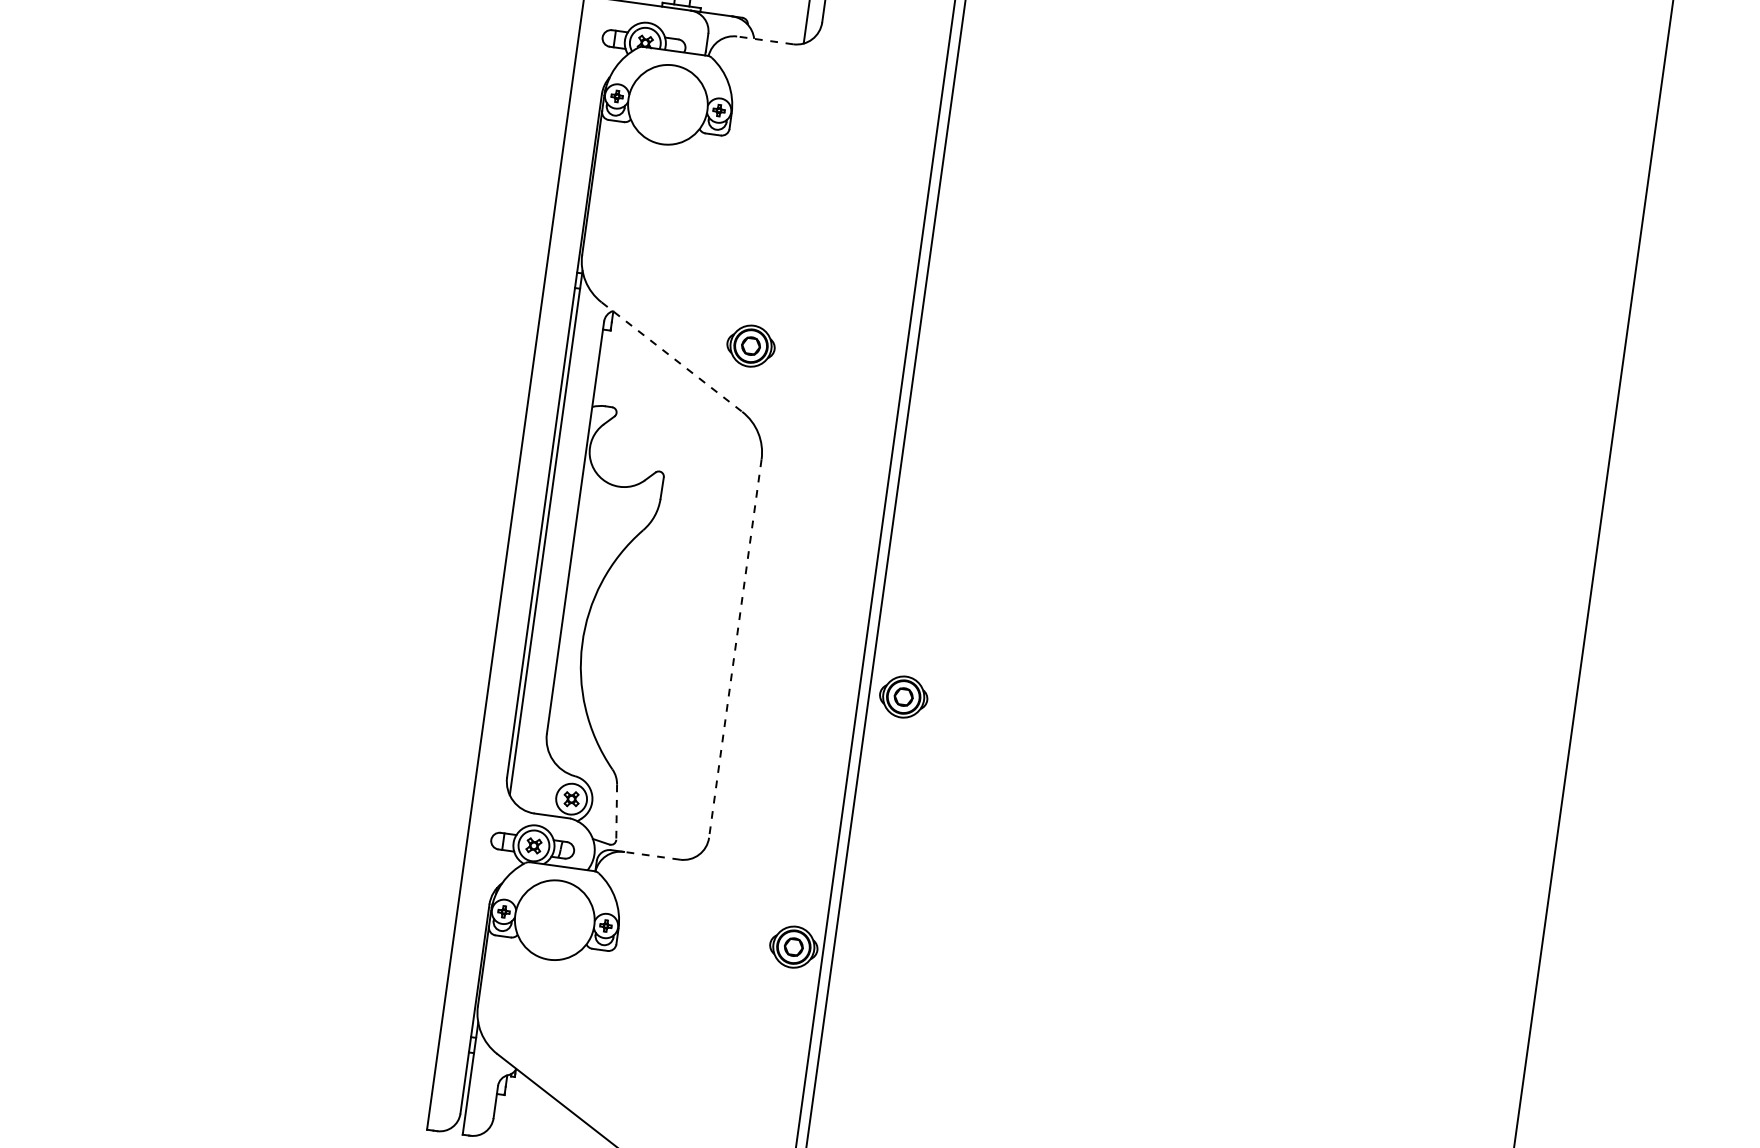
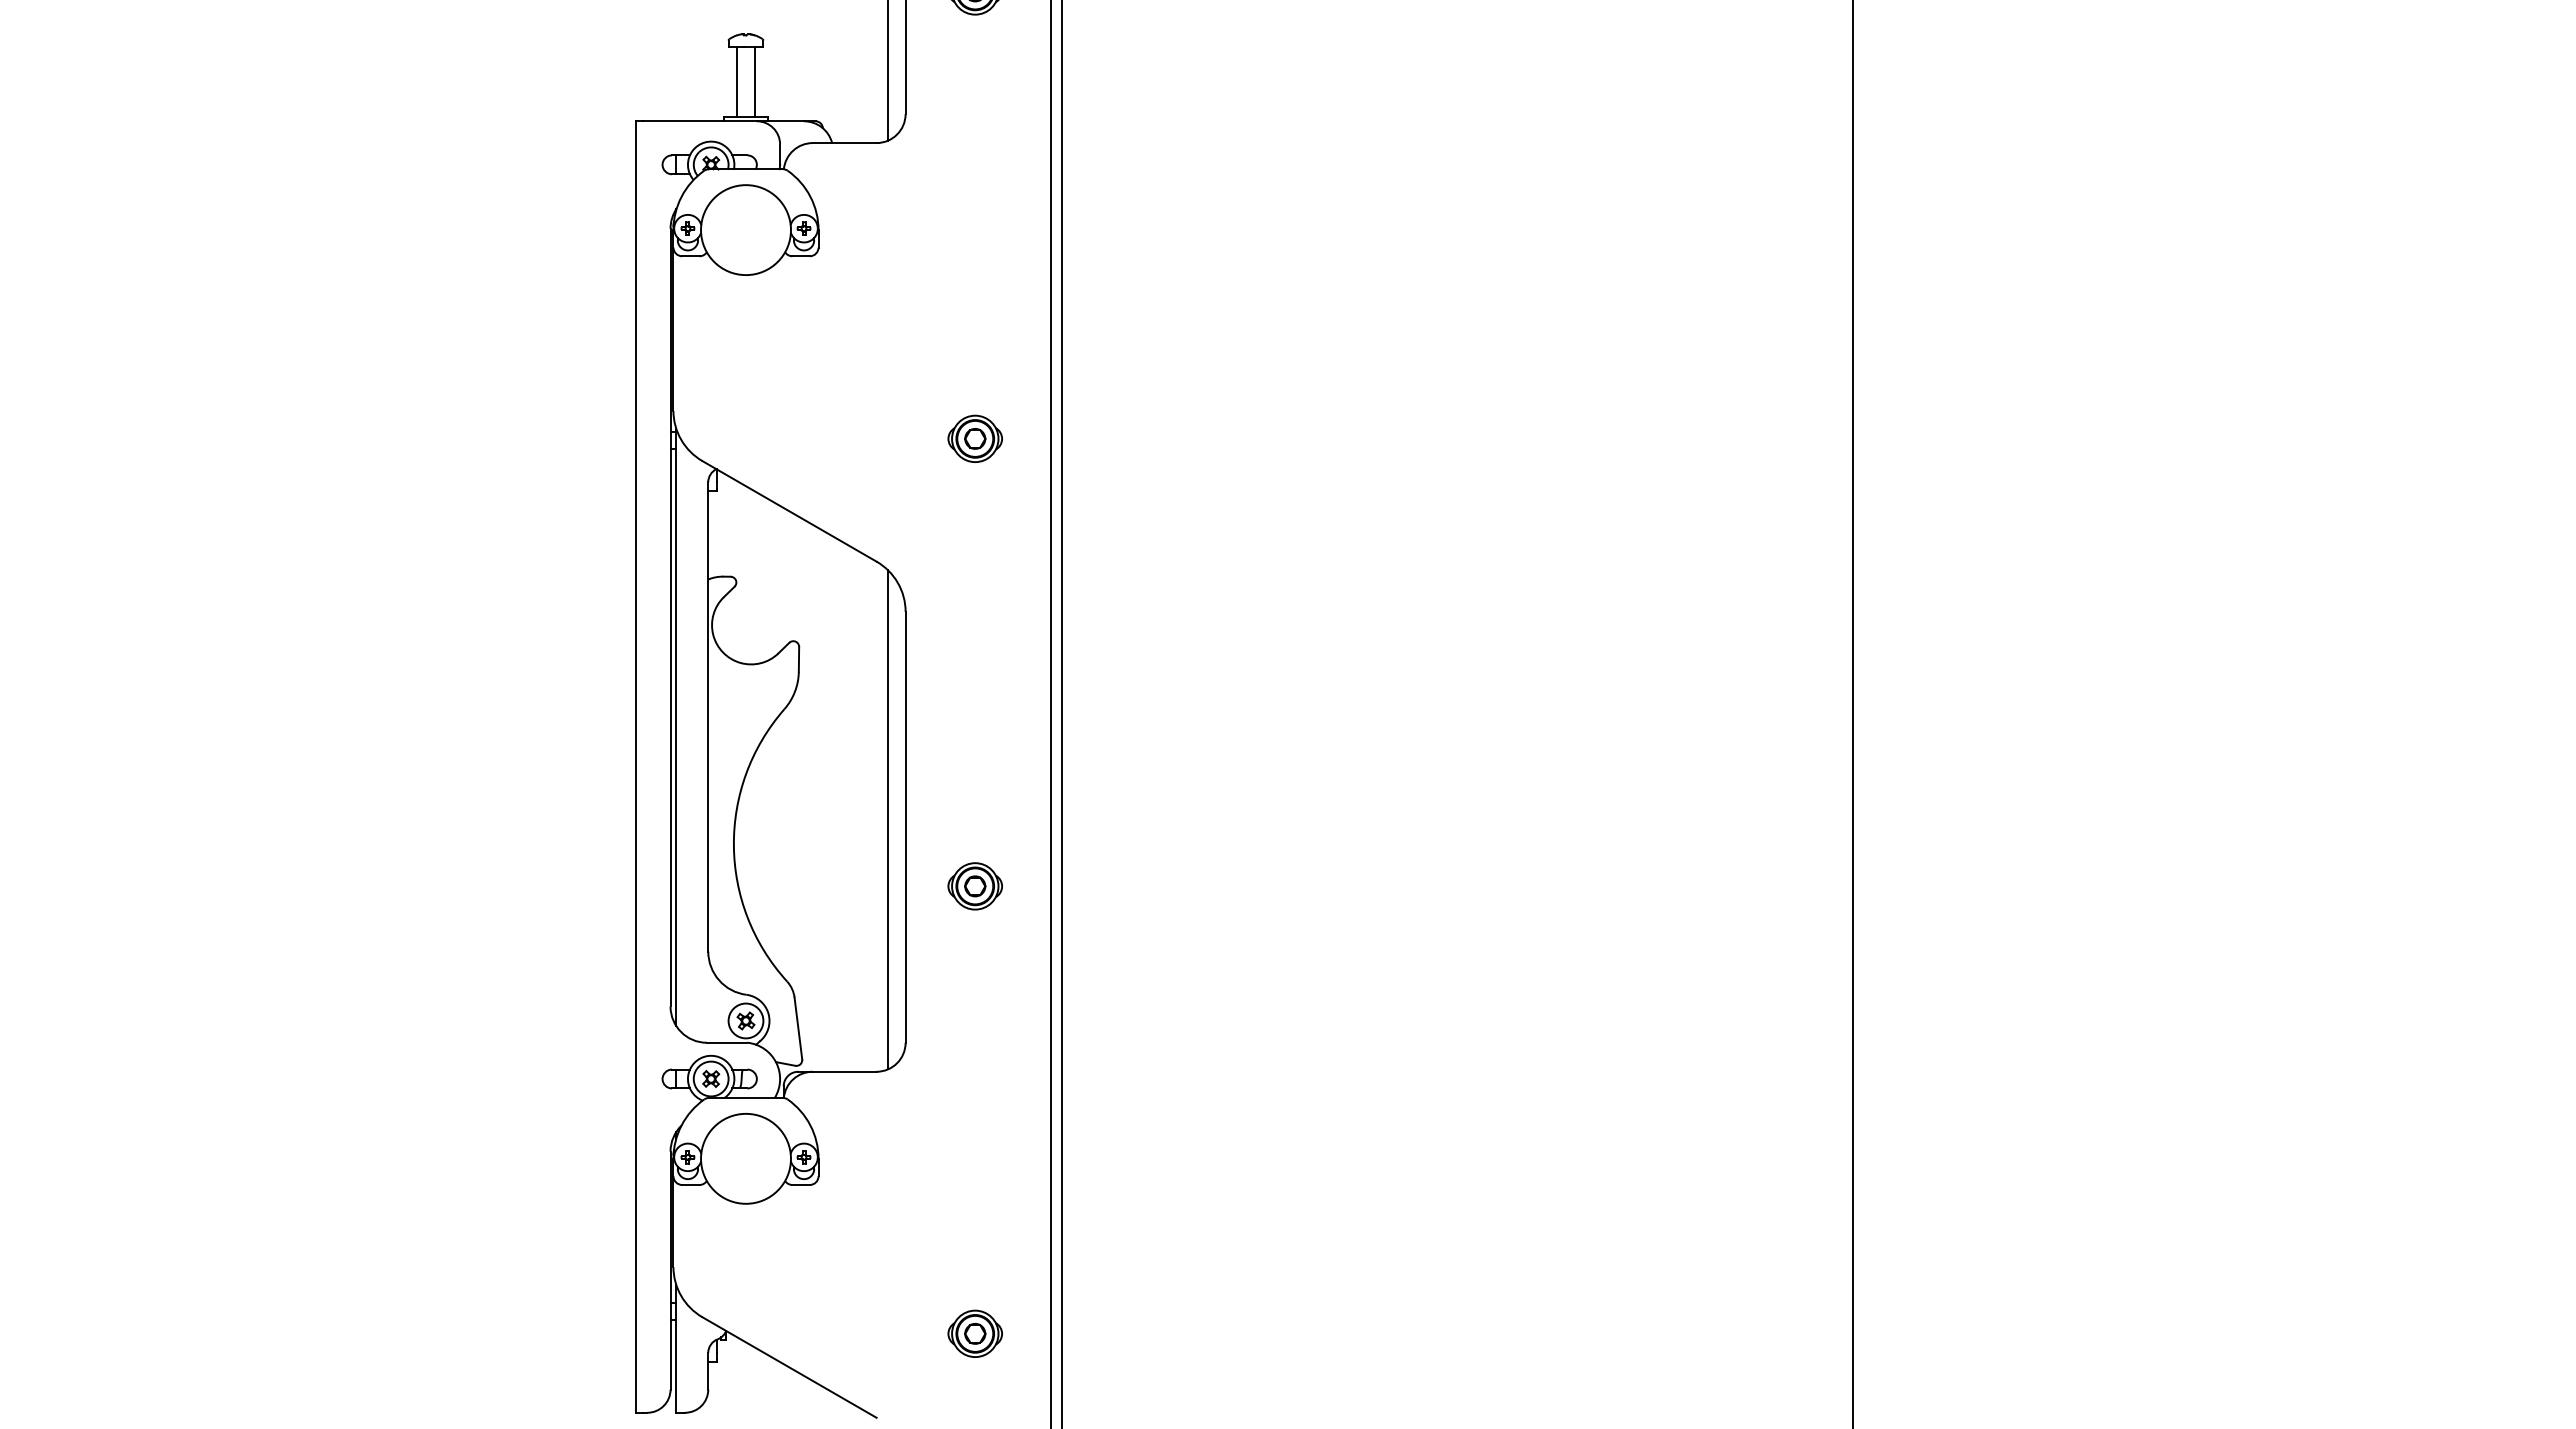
line: (764, 40) -> (844, 143), dashed -> solid
part: (750, 345) -> (974, 438), moved
line: (671, 357) -> (789, 511), dashed -> solid
line: (721, 639) -> (888, 819), added
line: (735, 648) -> (905, 827), dashed -> solid
part: (903, 697) -> (974, 886), moved
line: (616, 812) -> (798, 1028), dashed -> solid
line: (651, 855) -> (844, 1071), dashed -> solid
part: (793, 946) -> (974, 1333), moved

